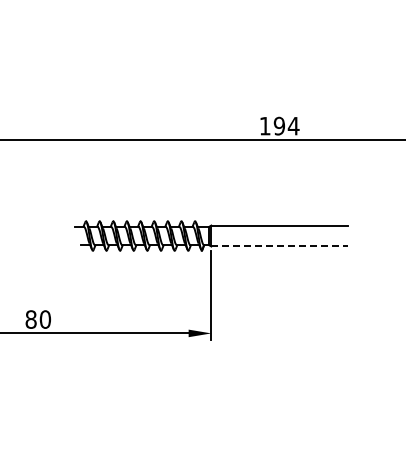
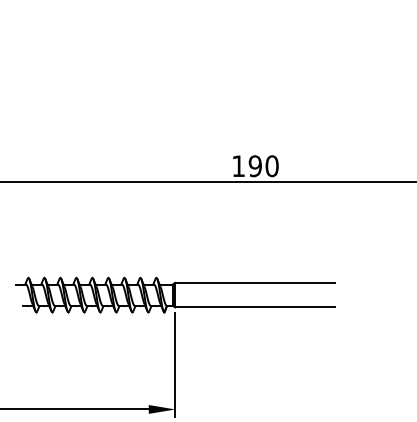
text: (293, 125) -> (271, 165), 194 -> 190
line: (280, 246) -> (256, 307), dashed -> solid

